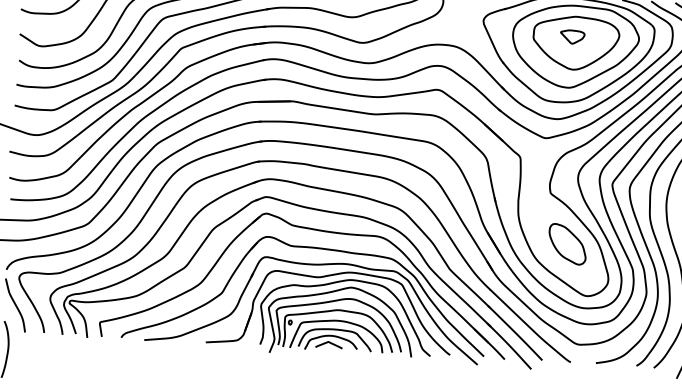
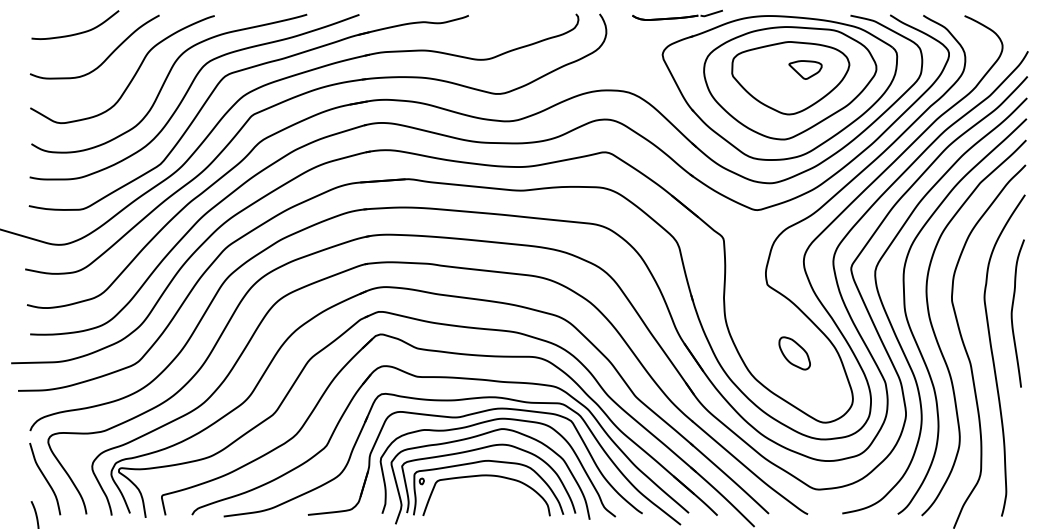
part: (572, 36) -> (805, 69), moved
part: (567, 244) -> (794, 353), size x0.6
part: (335, 339) -> (484, 501), removed

